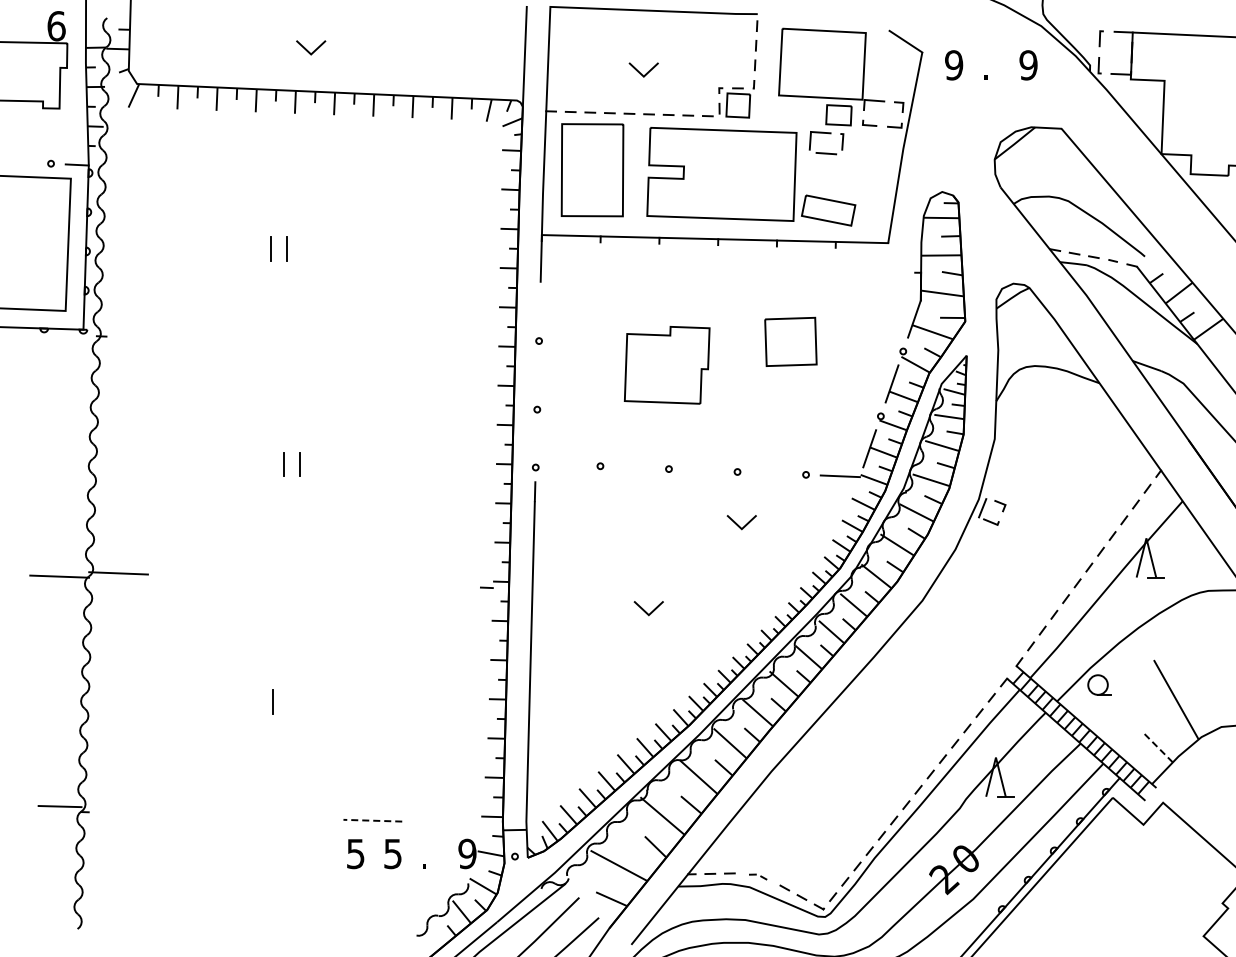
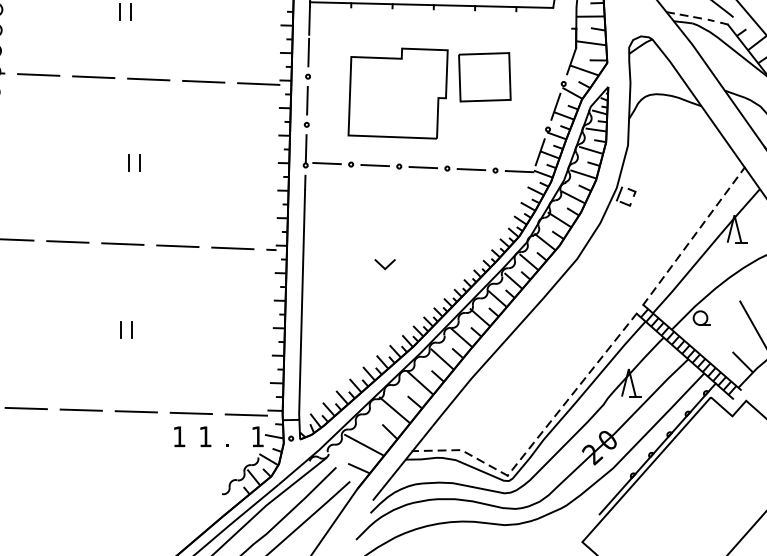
line: (539, 306) -> (308, 52), added
line: (155, 338) -> (38, 74), added
line: (233, 341) -> (93, 76), added
part: (790, 341) -> (484, 76), size x1.43
line: (311, 344) -> (148, 79), added
line: (390, 348) -> (203, 81), added
line: (468, 351) -> (258, 84), added
part: (666, 365) -> (397, 93), size x1.67
line: (537, 374) -> (306, 100), added
line: (535, 443) -> (305, 148), added
line: (565, 464) -> (326, 163), added
line: (634, 467) -> (375, 165), added
line: (702, 470) -> (422, 167), added
line: (771, 473) -> (471, 169), added
line: (738, 524) -> (448, 205), removed
line: (196, 576) -> (67, 241), added
line: (274, 579) -> (122, 244), added
line: (353, 582) -> (177, 246), added
line: (431, 585) -> (232, 248), added
line: (288, 701) -> (132, 329), added
line: (1158, 747) -> (742, 362), dashed -> solid
line: (137, 813) -> (26, 408), added
line: (215, 815) -> (80, 409), added
line: (294, 818) -> (136, 411), added
line: (372, 820) -> (191, 413), dashed -> solid
line: (450, 822) -> (245, 414), added
text: (467, 853) -> (257, 436), 9 -> 1
text: (355, 854) -> (179, 437), 5 -> 1
text: (392, 854) -> (205, 437), 5 -> 1
part: (757, 876) -> (461, 452), size x1.67

